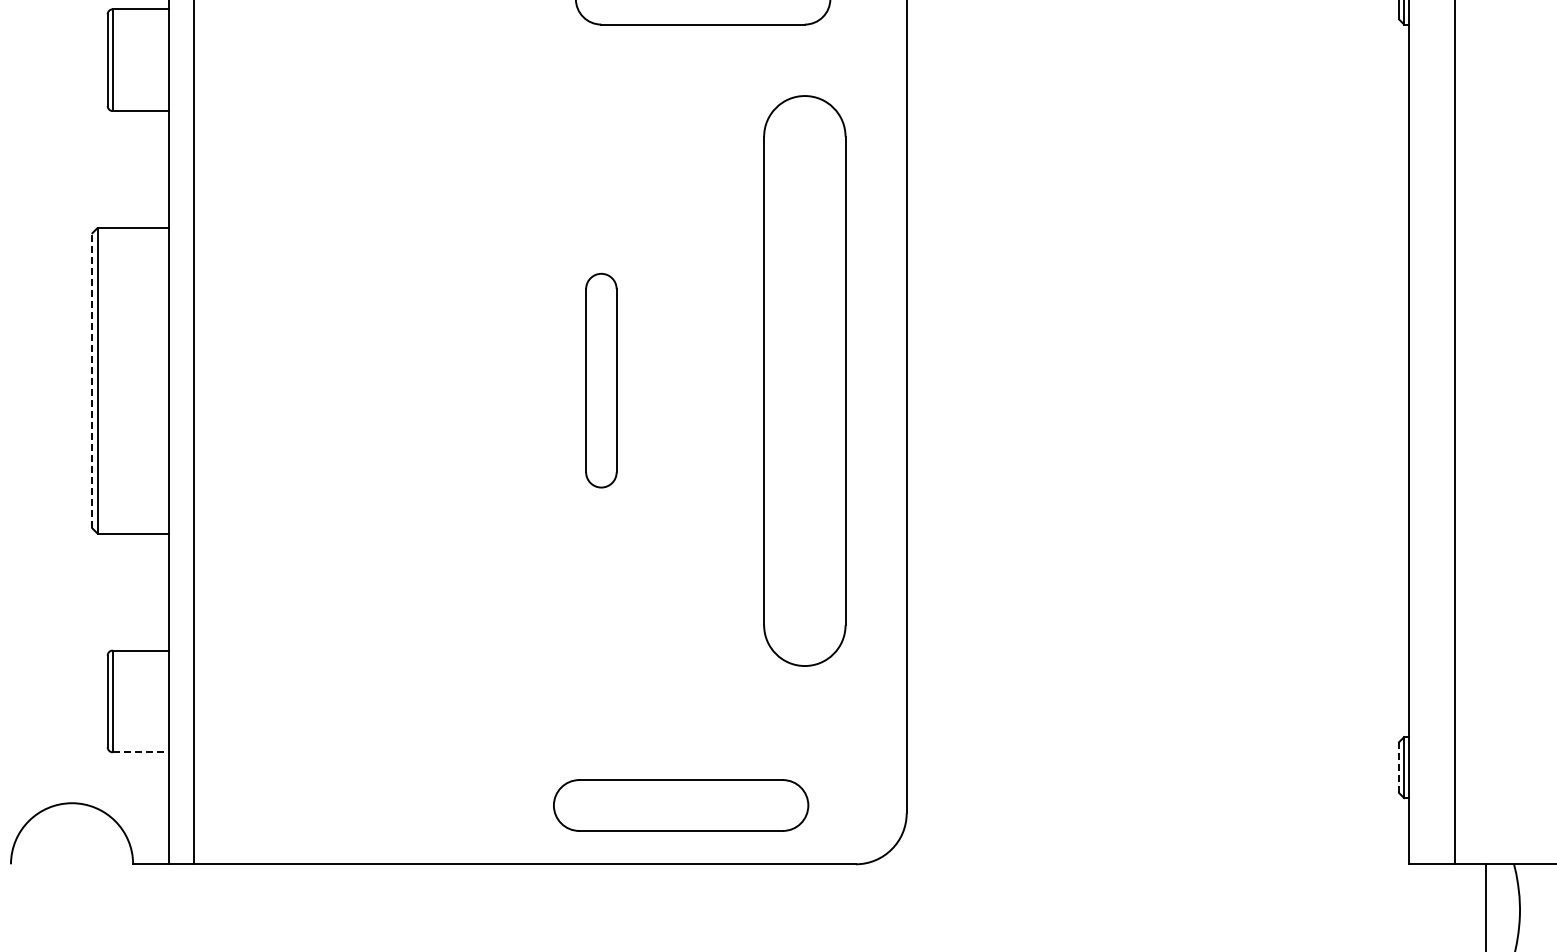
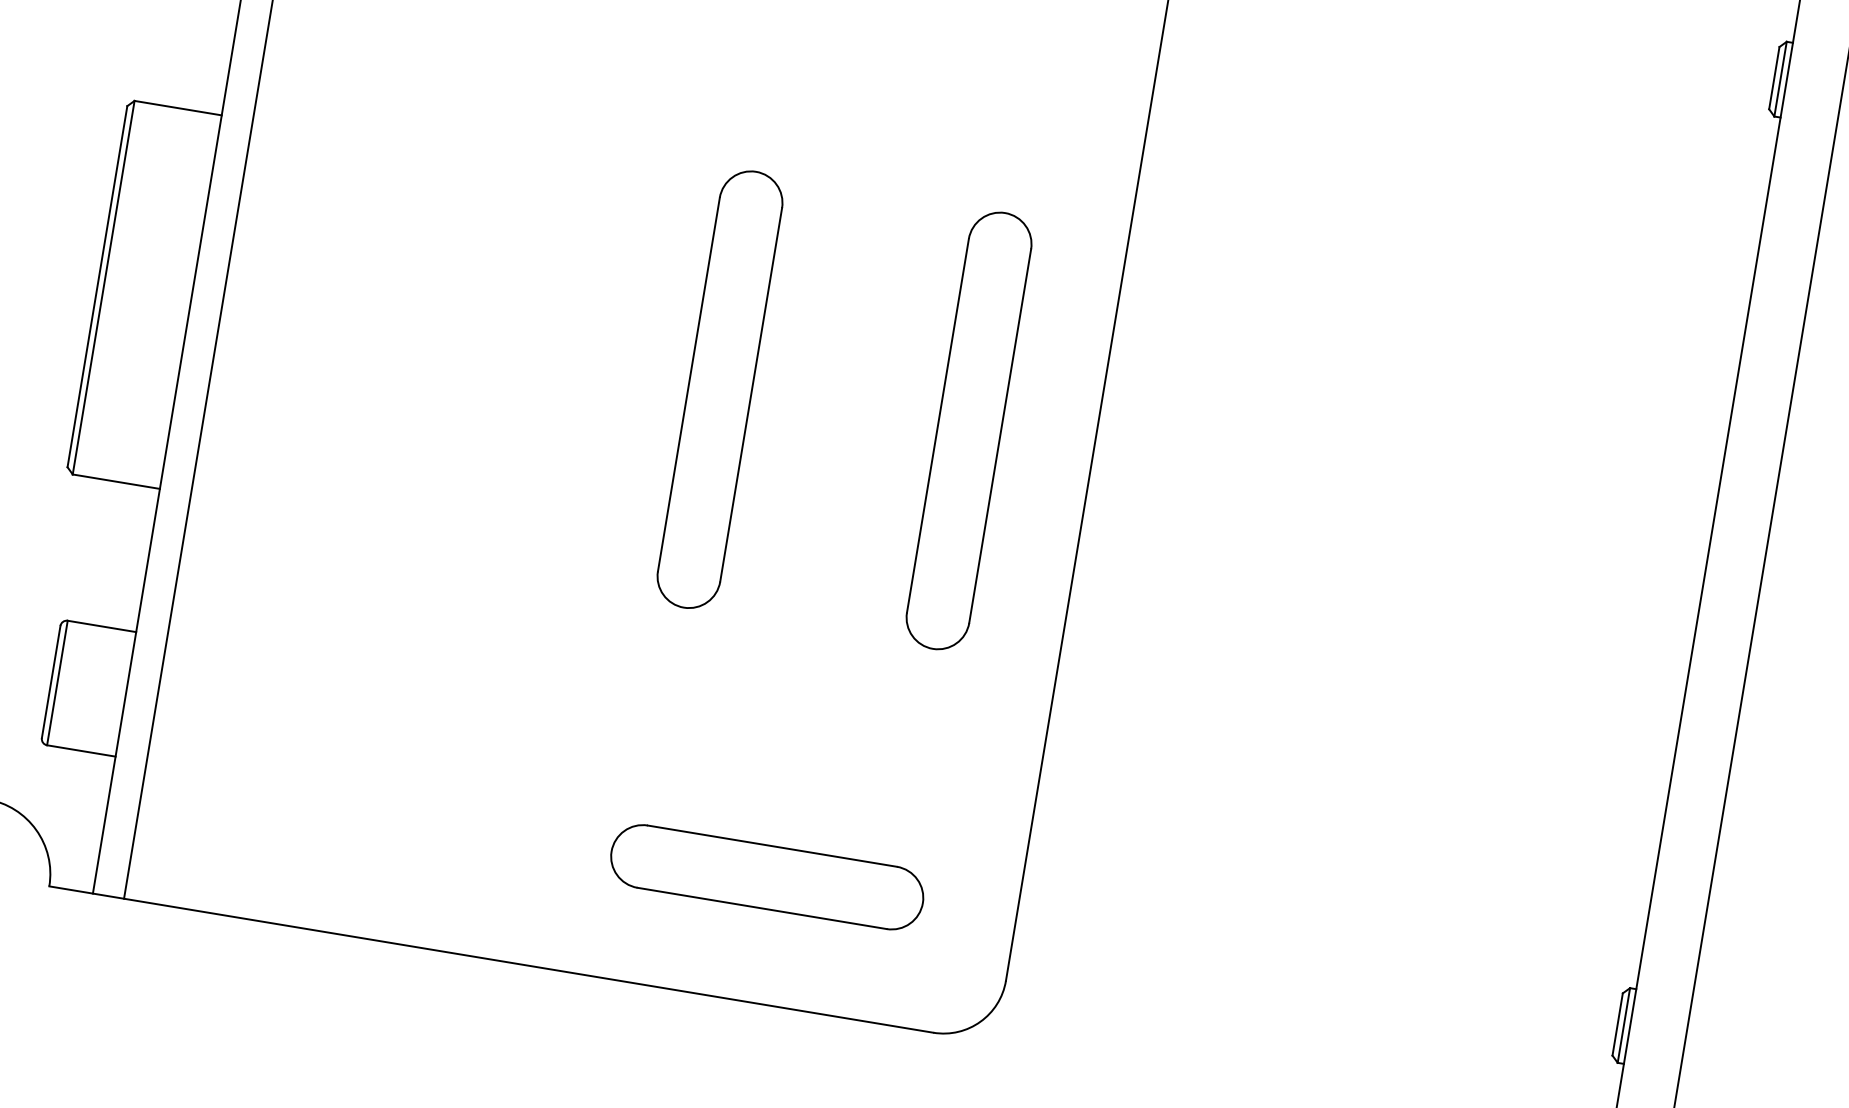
line: (92, 380) -> (97, 286), dashed -> solid
part: (601, 380) -> (720, 389), size x1.67
part: (804, 380) -> (968, 430), size x0.62
line: (140, 752) -> (80, 751), dashed -> solid
line: (1399, 767) -> (1618, 1024), dashed -> solid
part: (681, 805) -> (767, 877), moved

